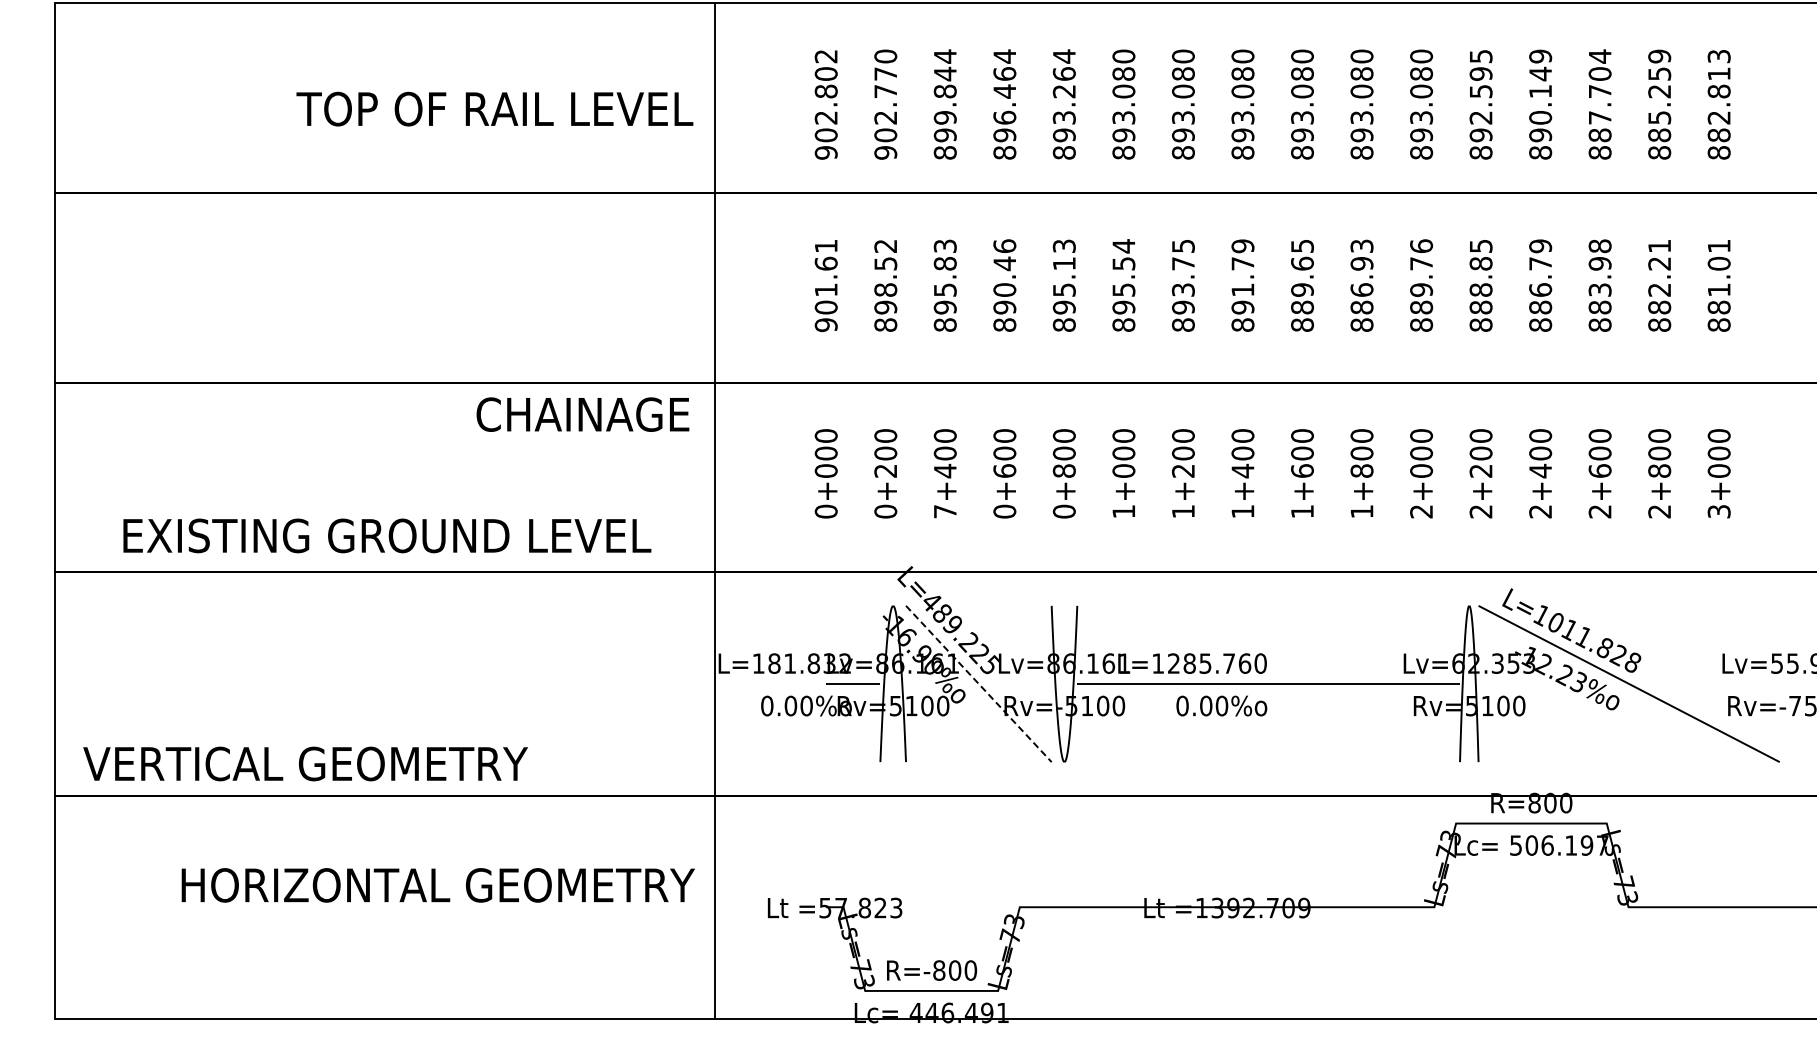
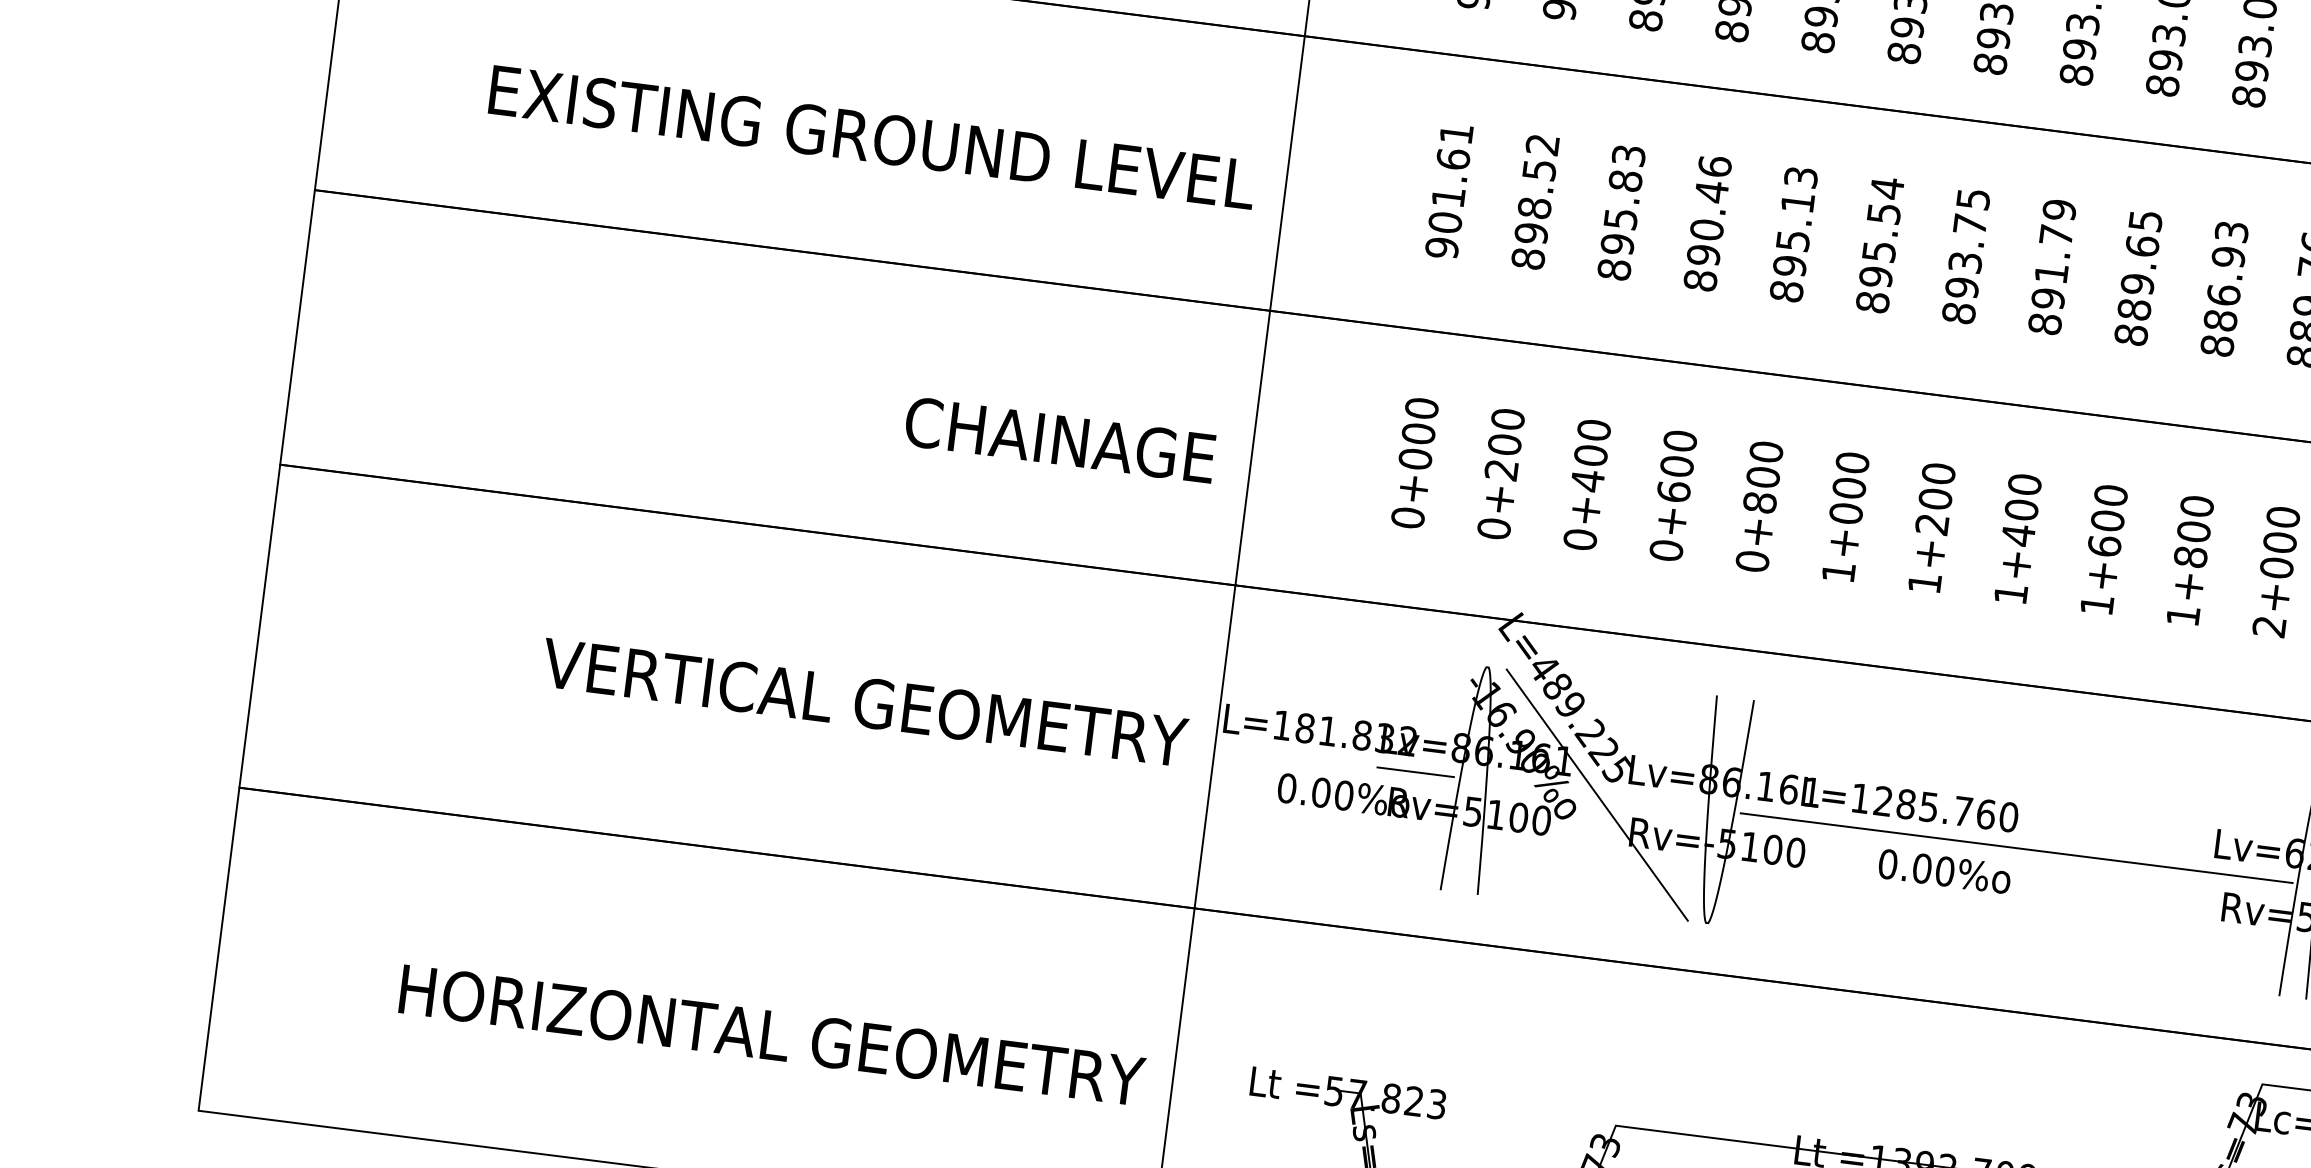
text: (582, 414) -> (1059, 439), moved
text: (944, 511) -> (1579, 539), 7+400 -> 0+400
text: (387, 535) -> (872, 136), moved
line: (978, 683) -> (1596, 794), dashed -> solid
text: (305, 763) -> (864, 701), moved
text: (437, 885) -> (771, 1035), moved

